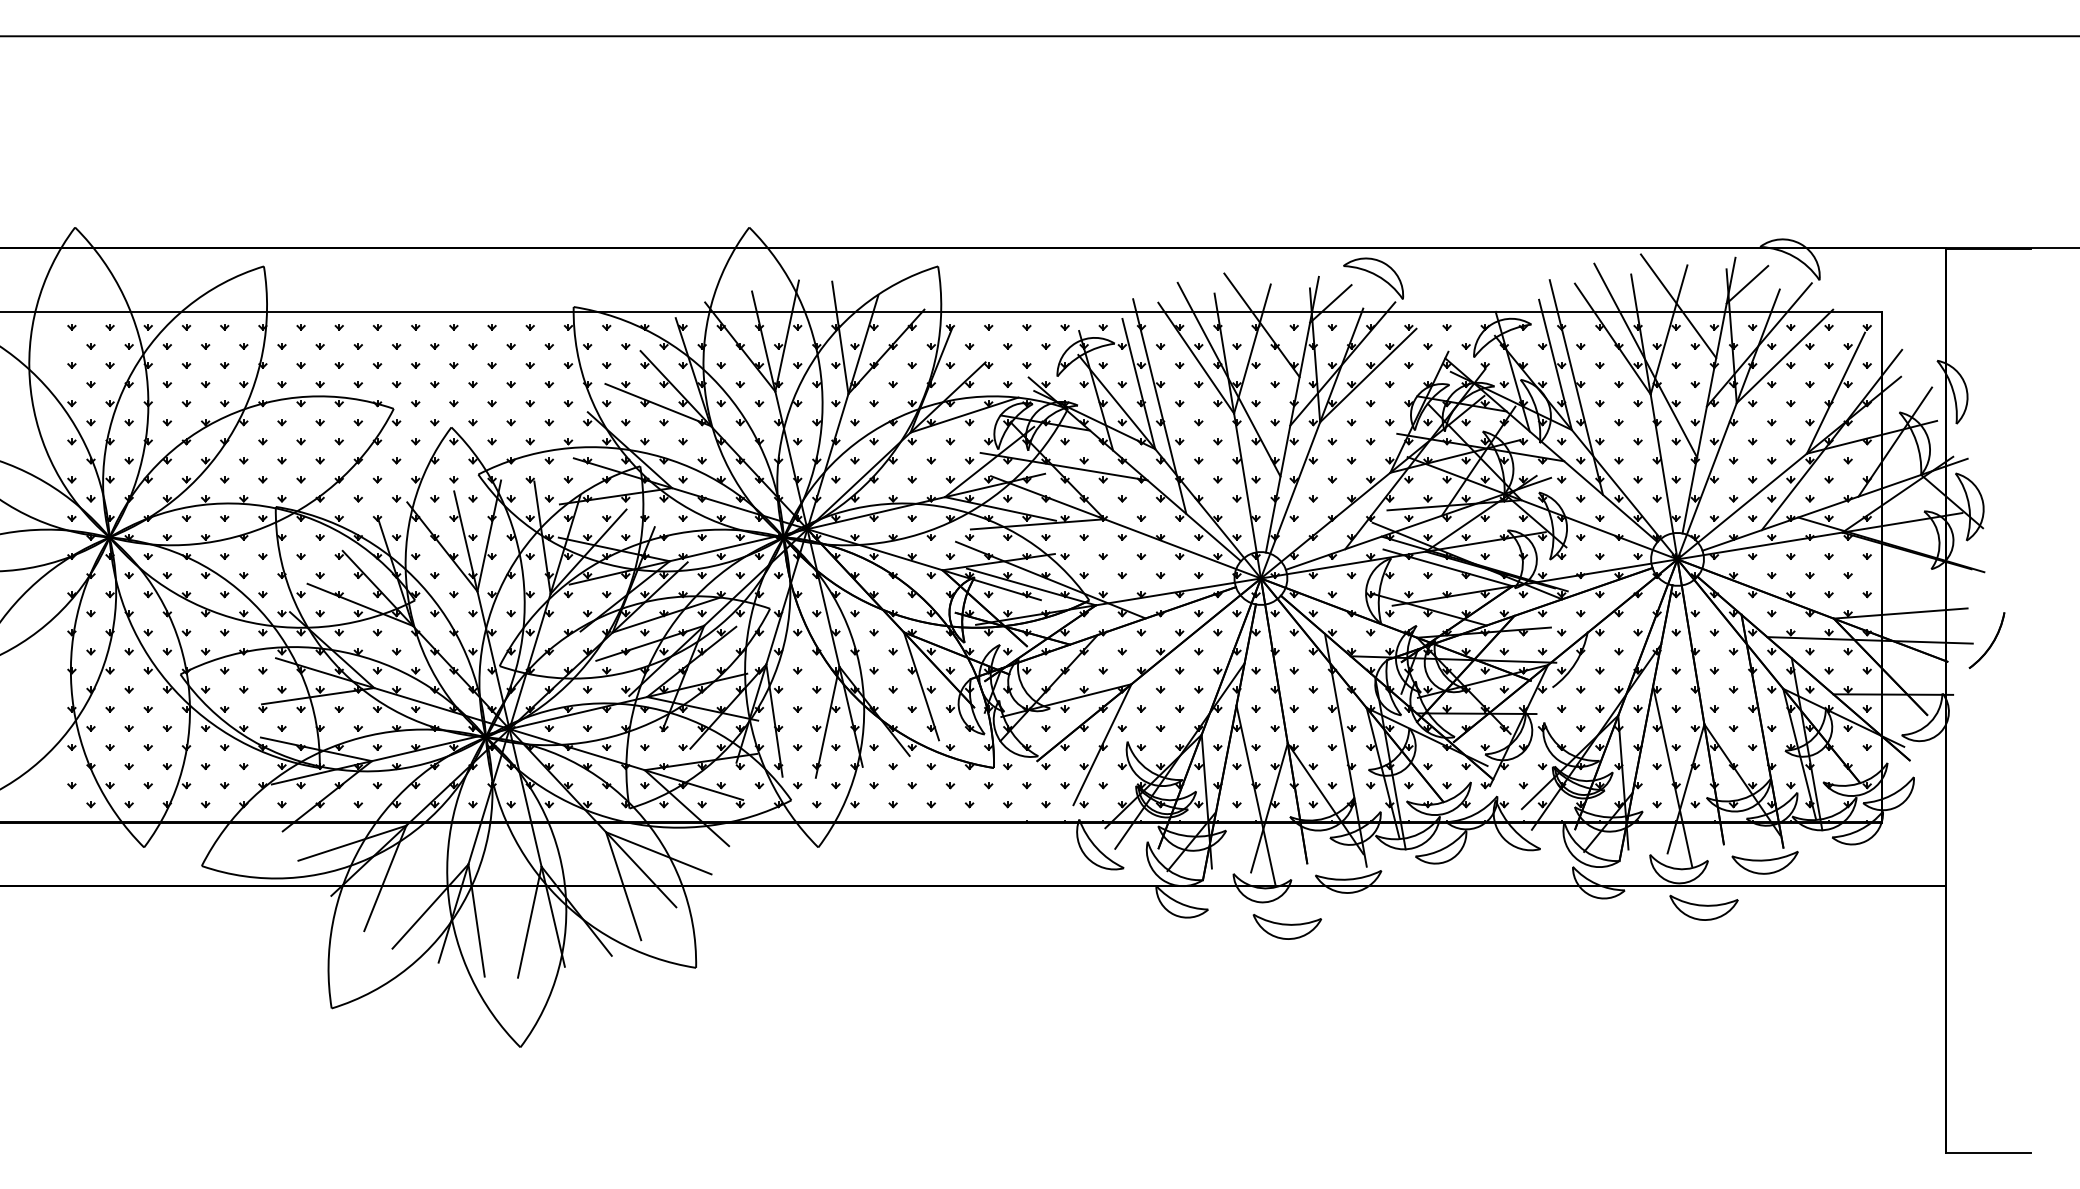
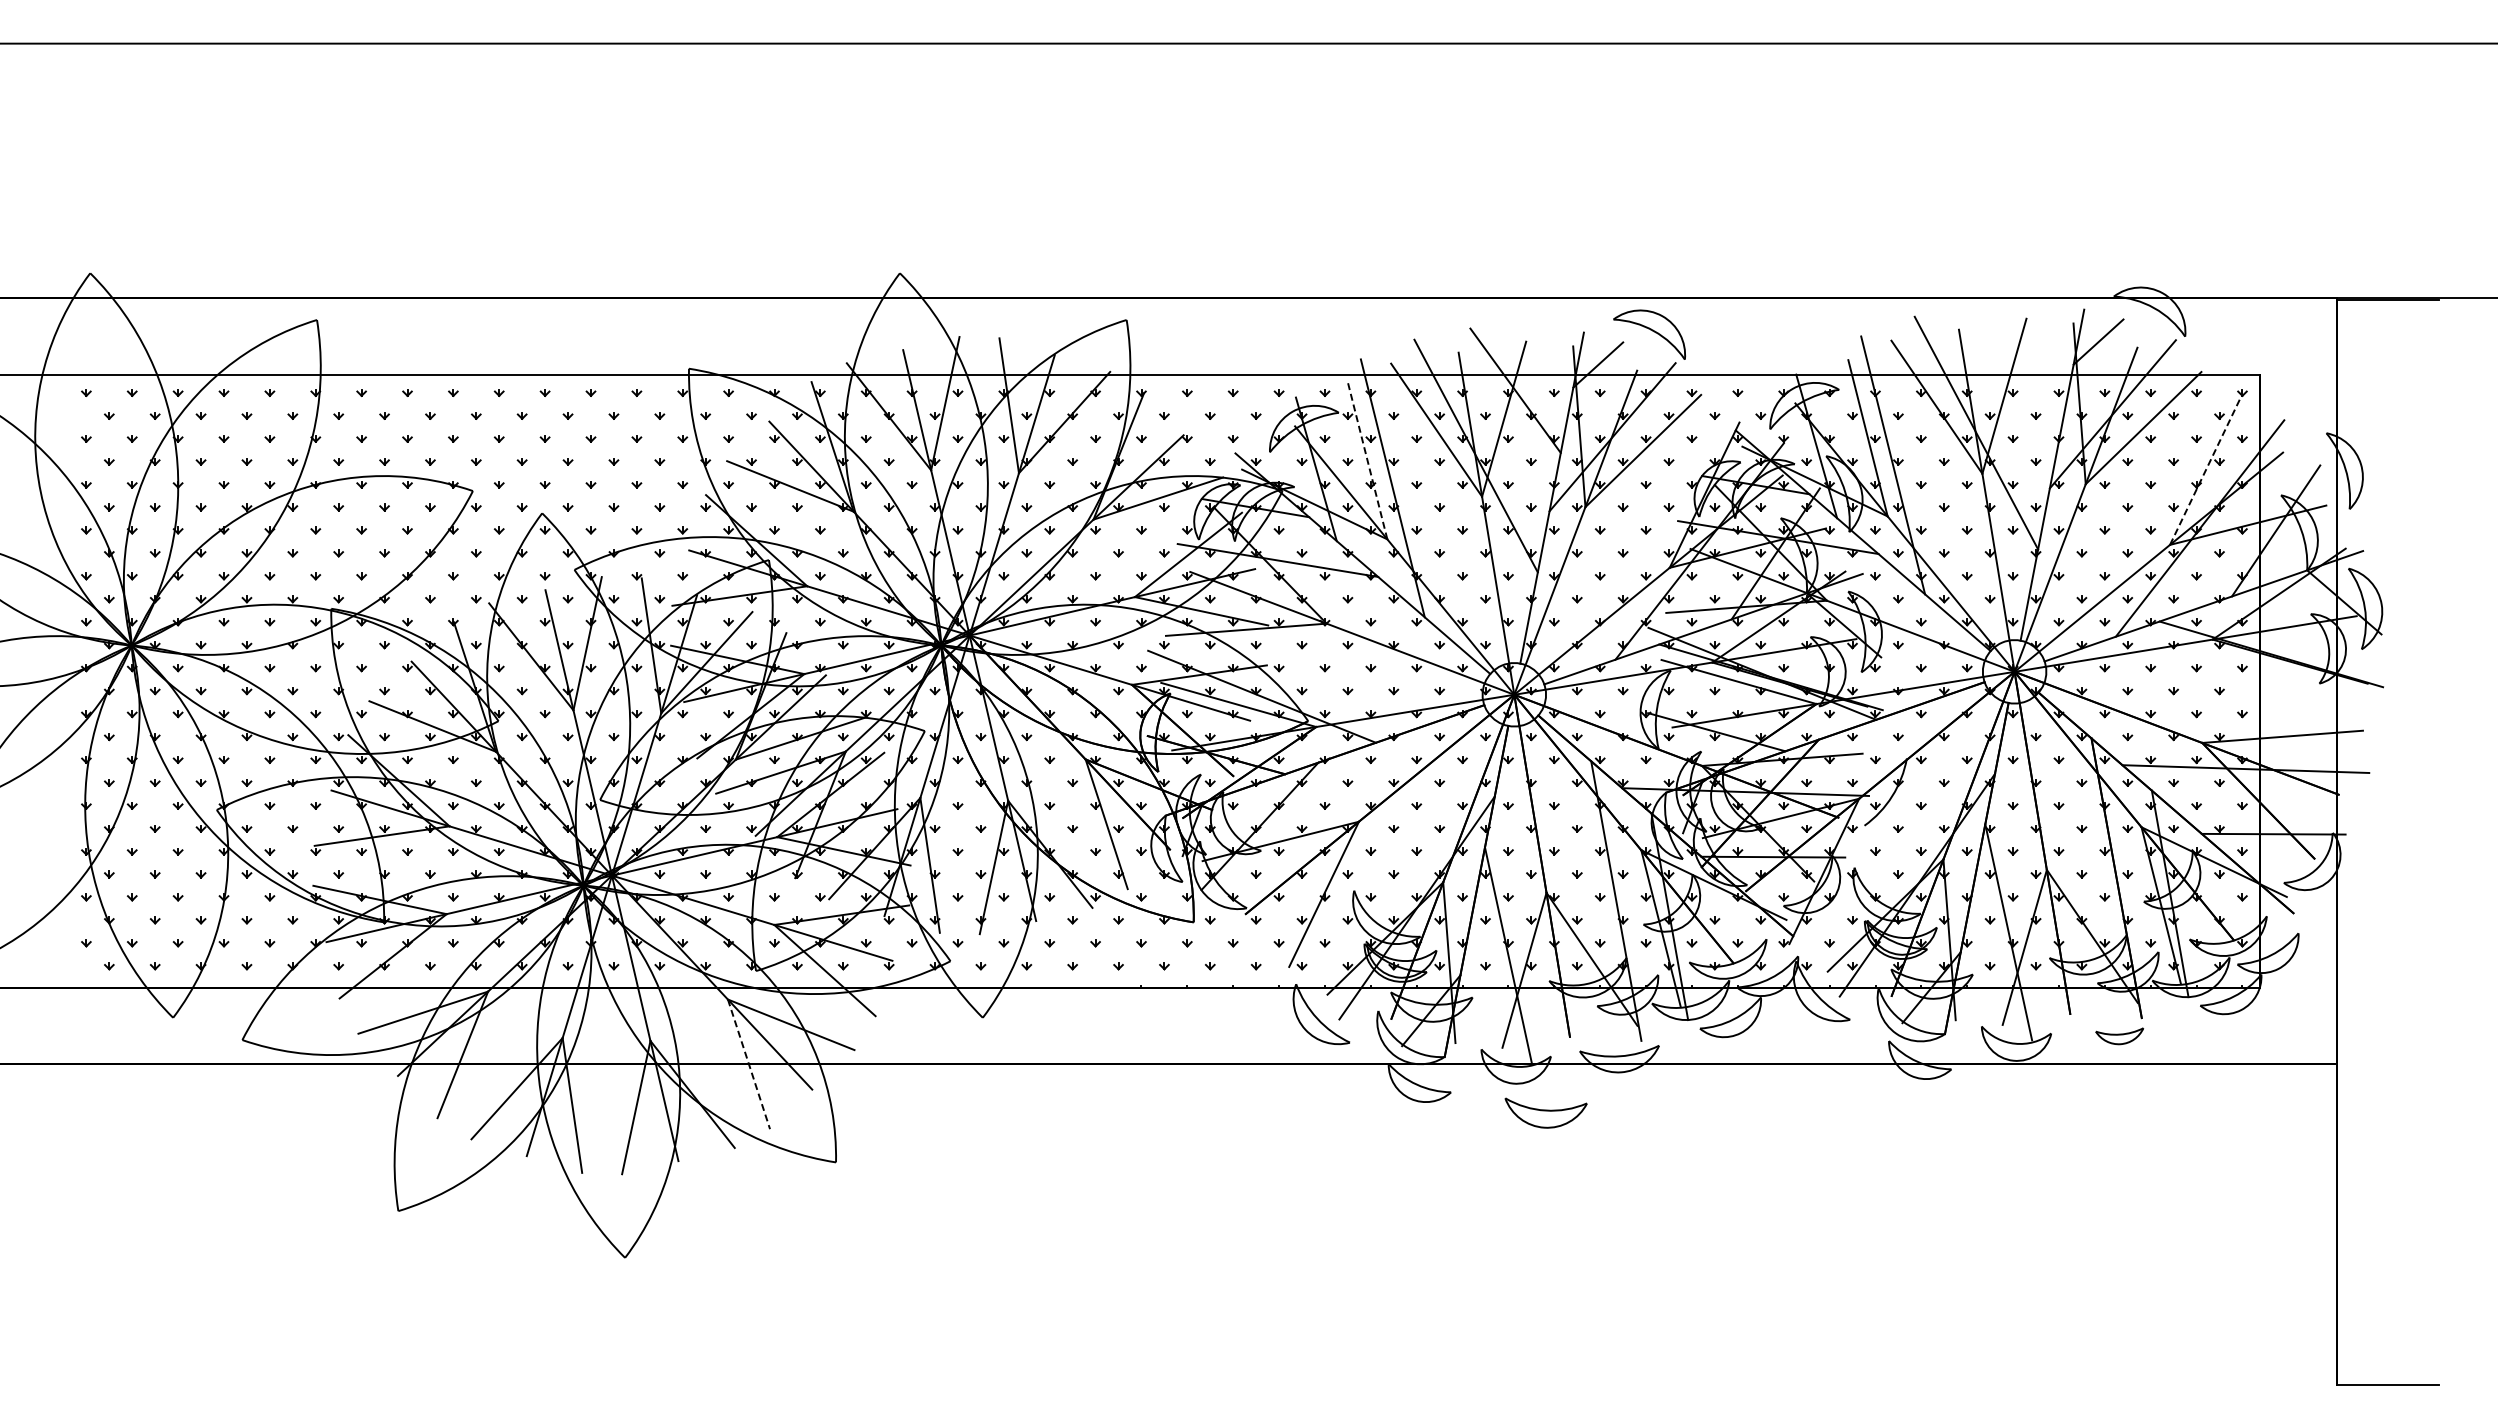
line: (1678, 305) -> (2015, 367), removed
line: (1138, 384) -> (1367, 461), solid -> dashed
line: (1835, 393) -> (2204, 472), solid -> dashed
part: (1991, 643) -> (2391, 772), removed
part: (1764, 863) -> (2119, 1036), size x0.6
line: (624, 886) -> (749, 1064), solid -> dashed
part: (1704, 907) -> (2046, 1089), removed

